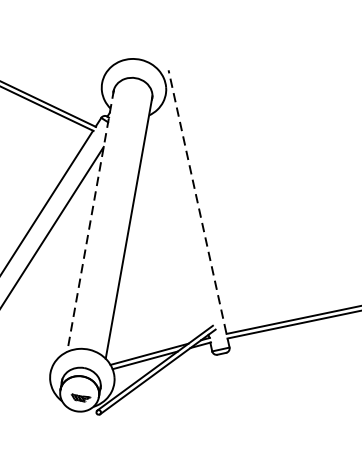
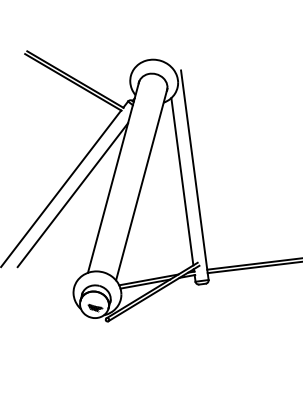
line: (198, 209) -> (194, 175), dashed -> solid
line: (183, 218) -> (182, 181), added
line: (90, 221) -> (113, 177), dashed -> solid

